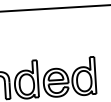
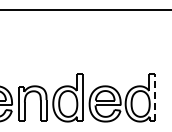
line: (94, 75) -> (154, 97), solid -> dashed

